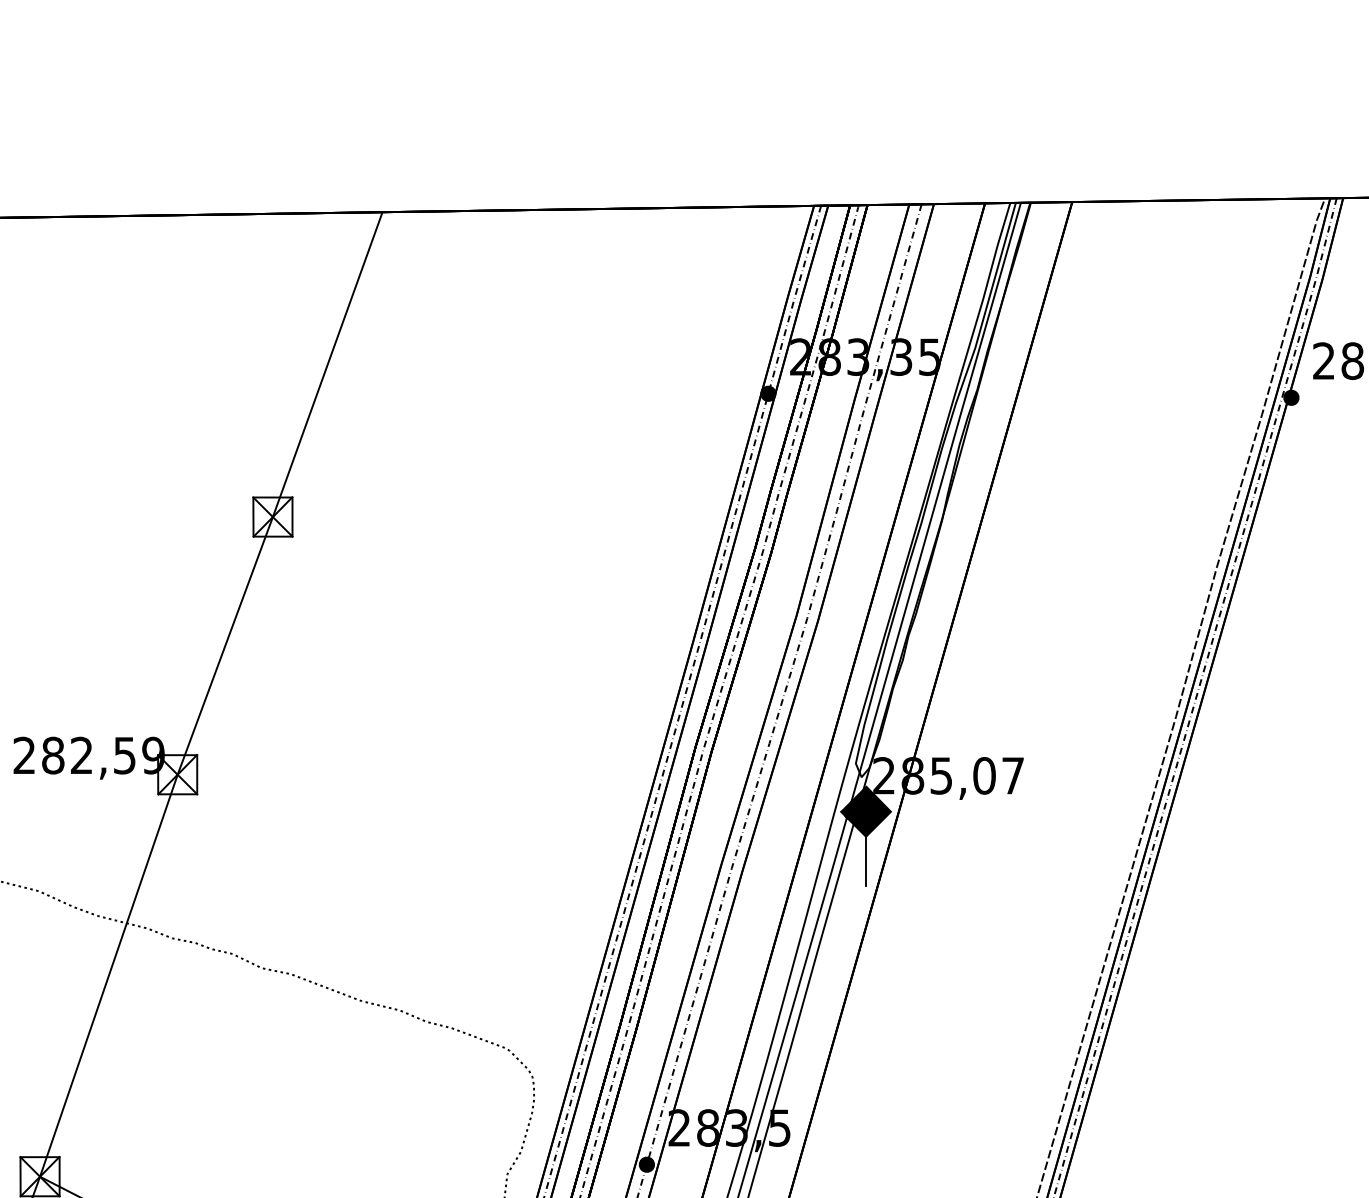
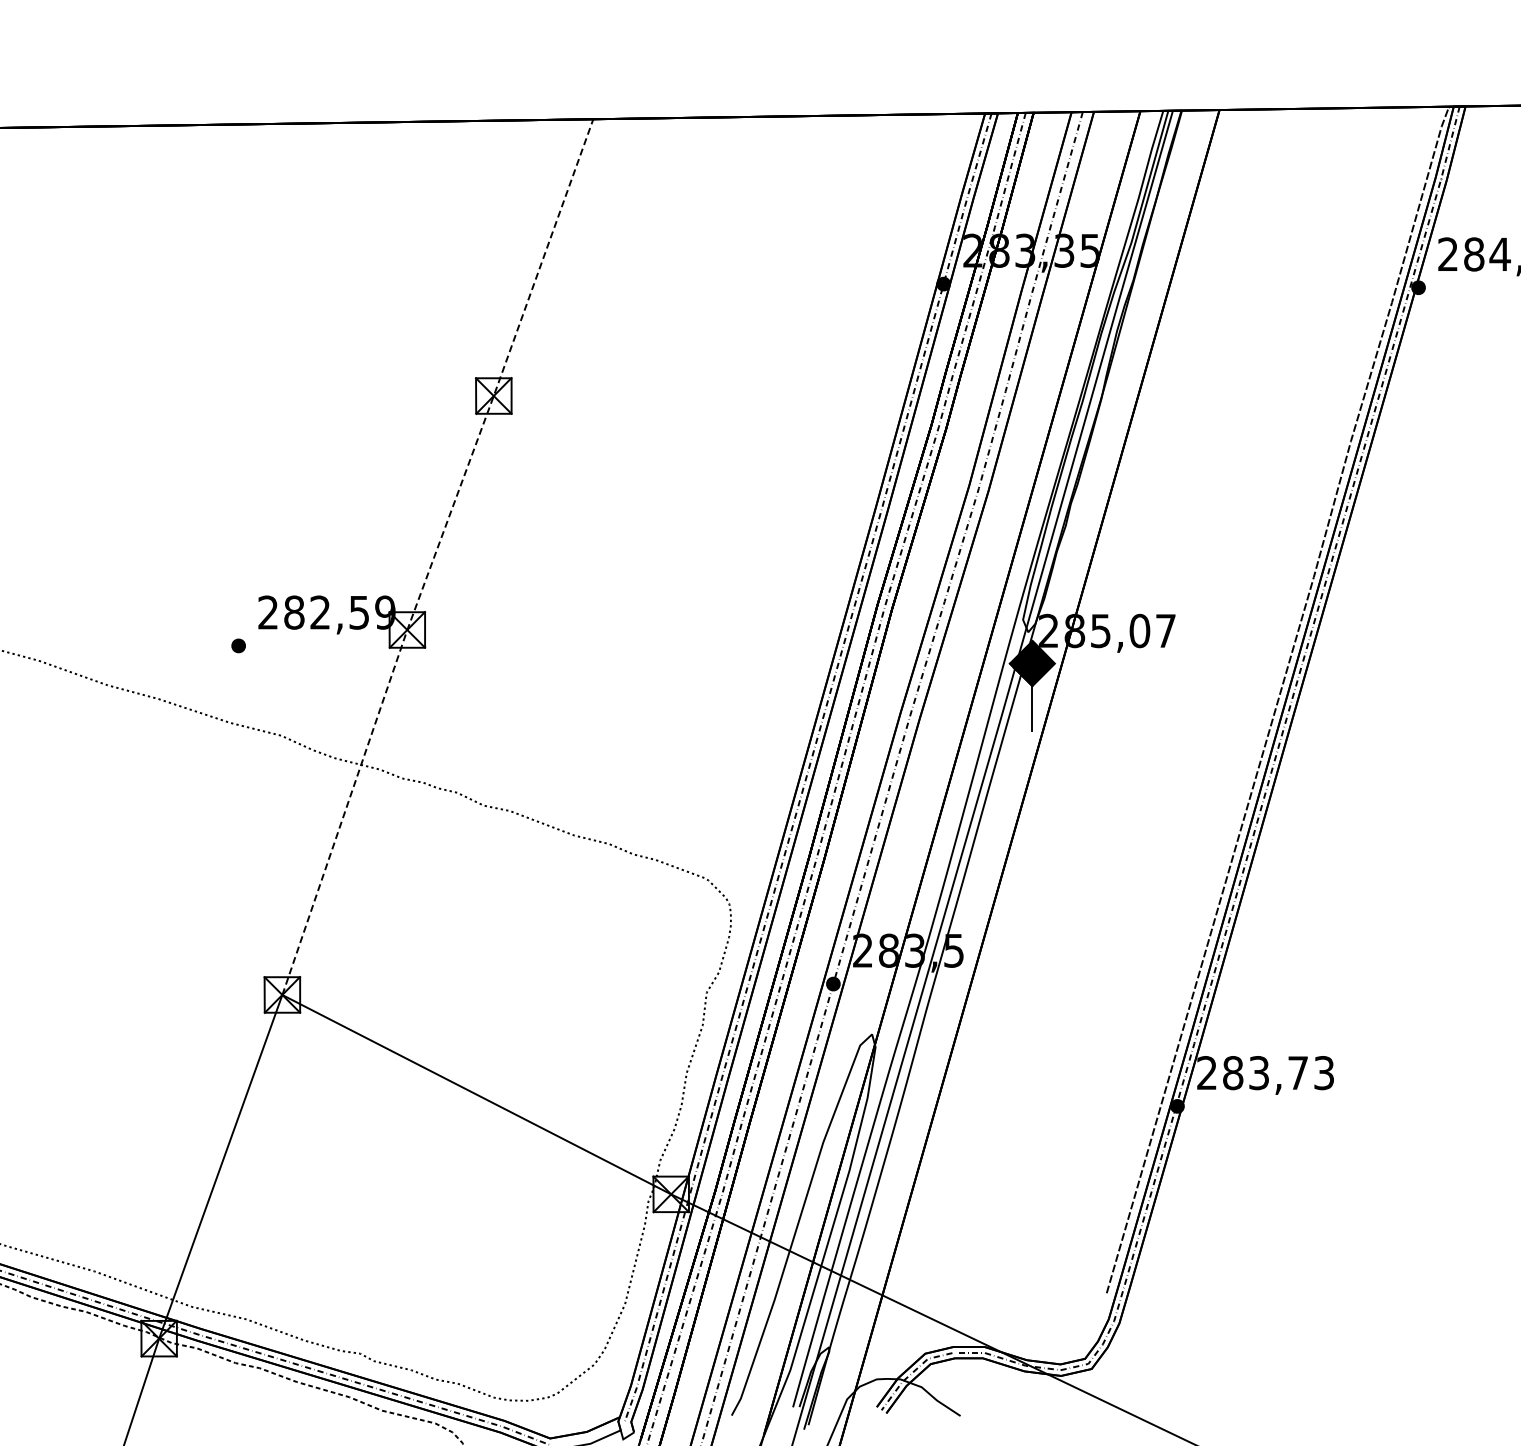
line: (208, 692) -> (435, 555), solid -> dashed

